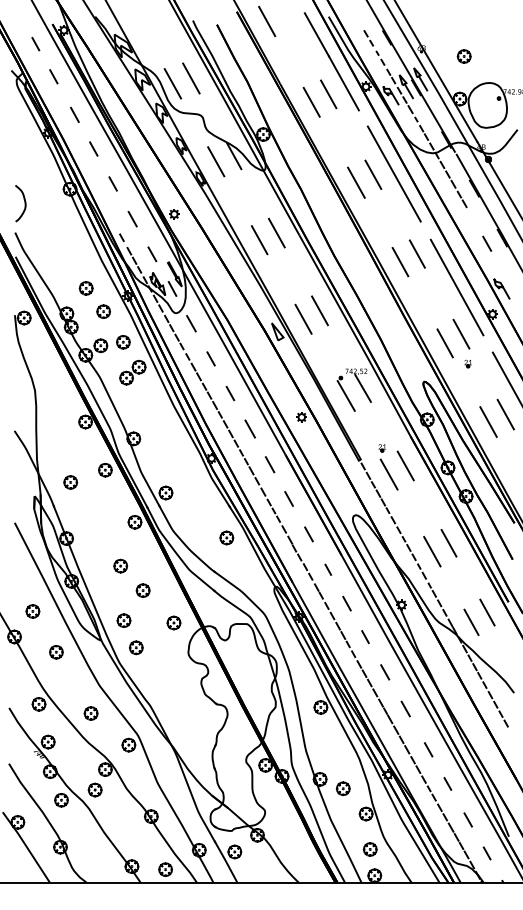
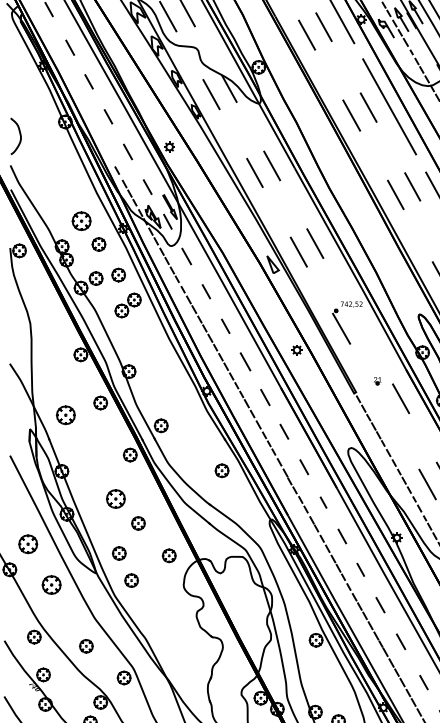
part: (85, 288) -> (80, 221), size x1.4
line: (362, 387) -> (357, 320), removed
line: (388, 474) -> (383, 407), removed
part: (70, 482) -> (65, 415), size x1.4
part: (120, 565) -> (115, 498), size x1.4
part: (32, 611) -> (27, 544), size x1.4
part: (56, 652) -> (51, 585), size x1.4

